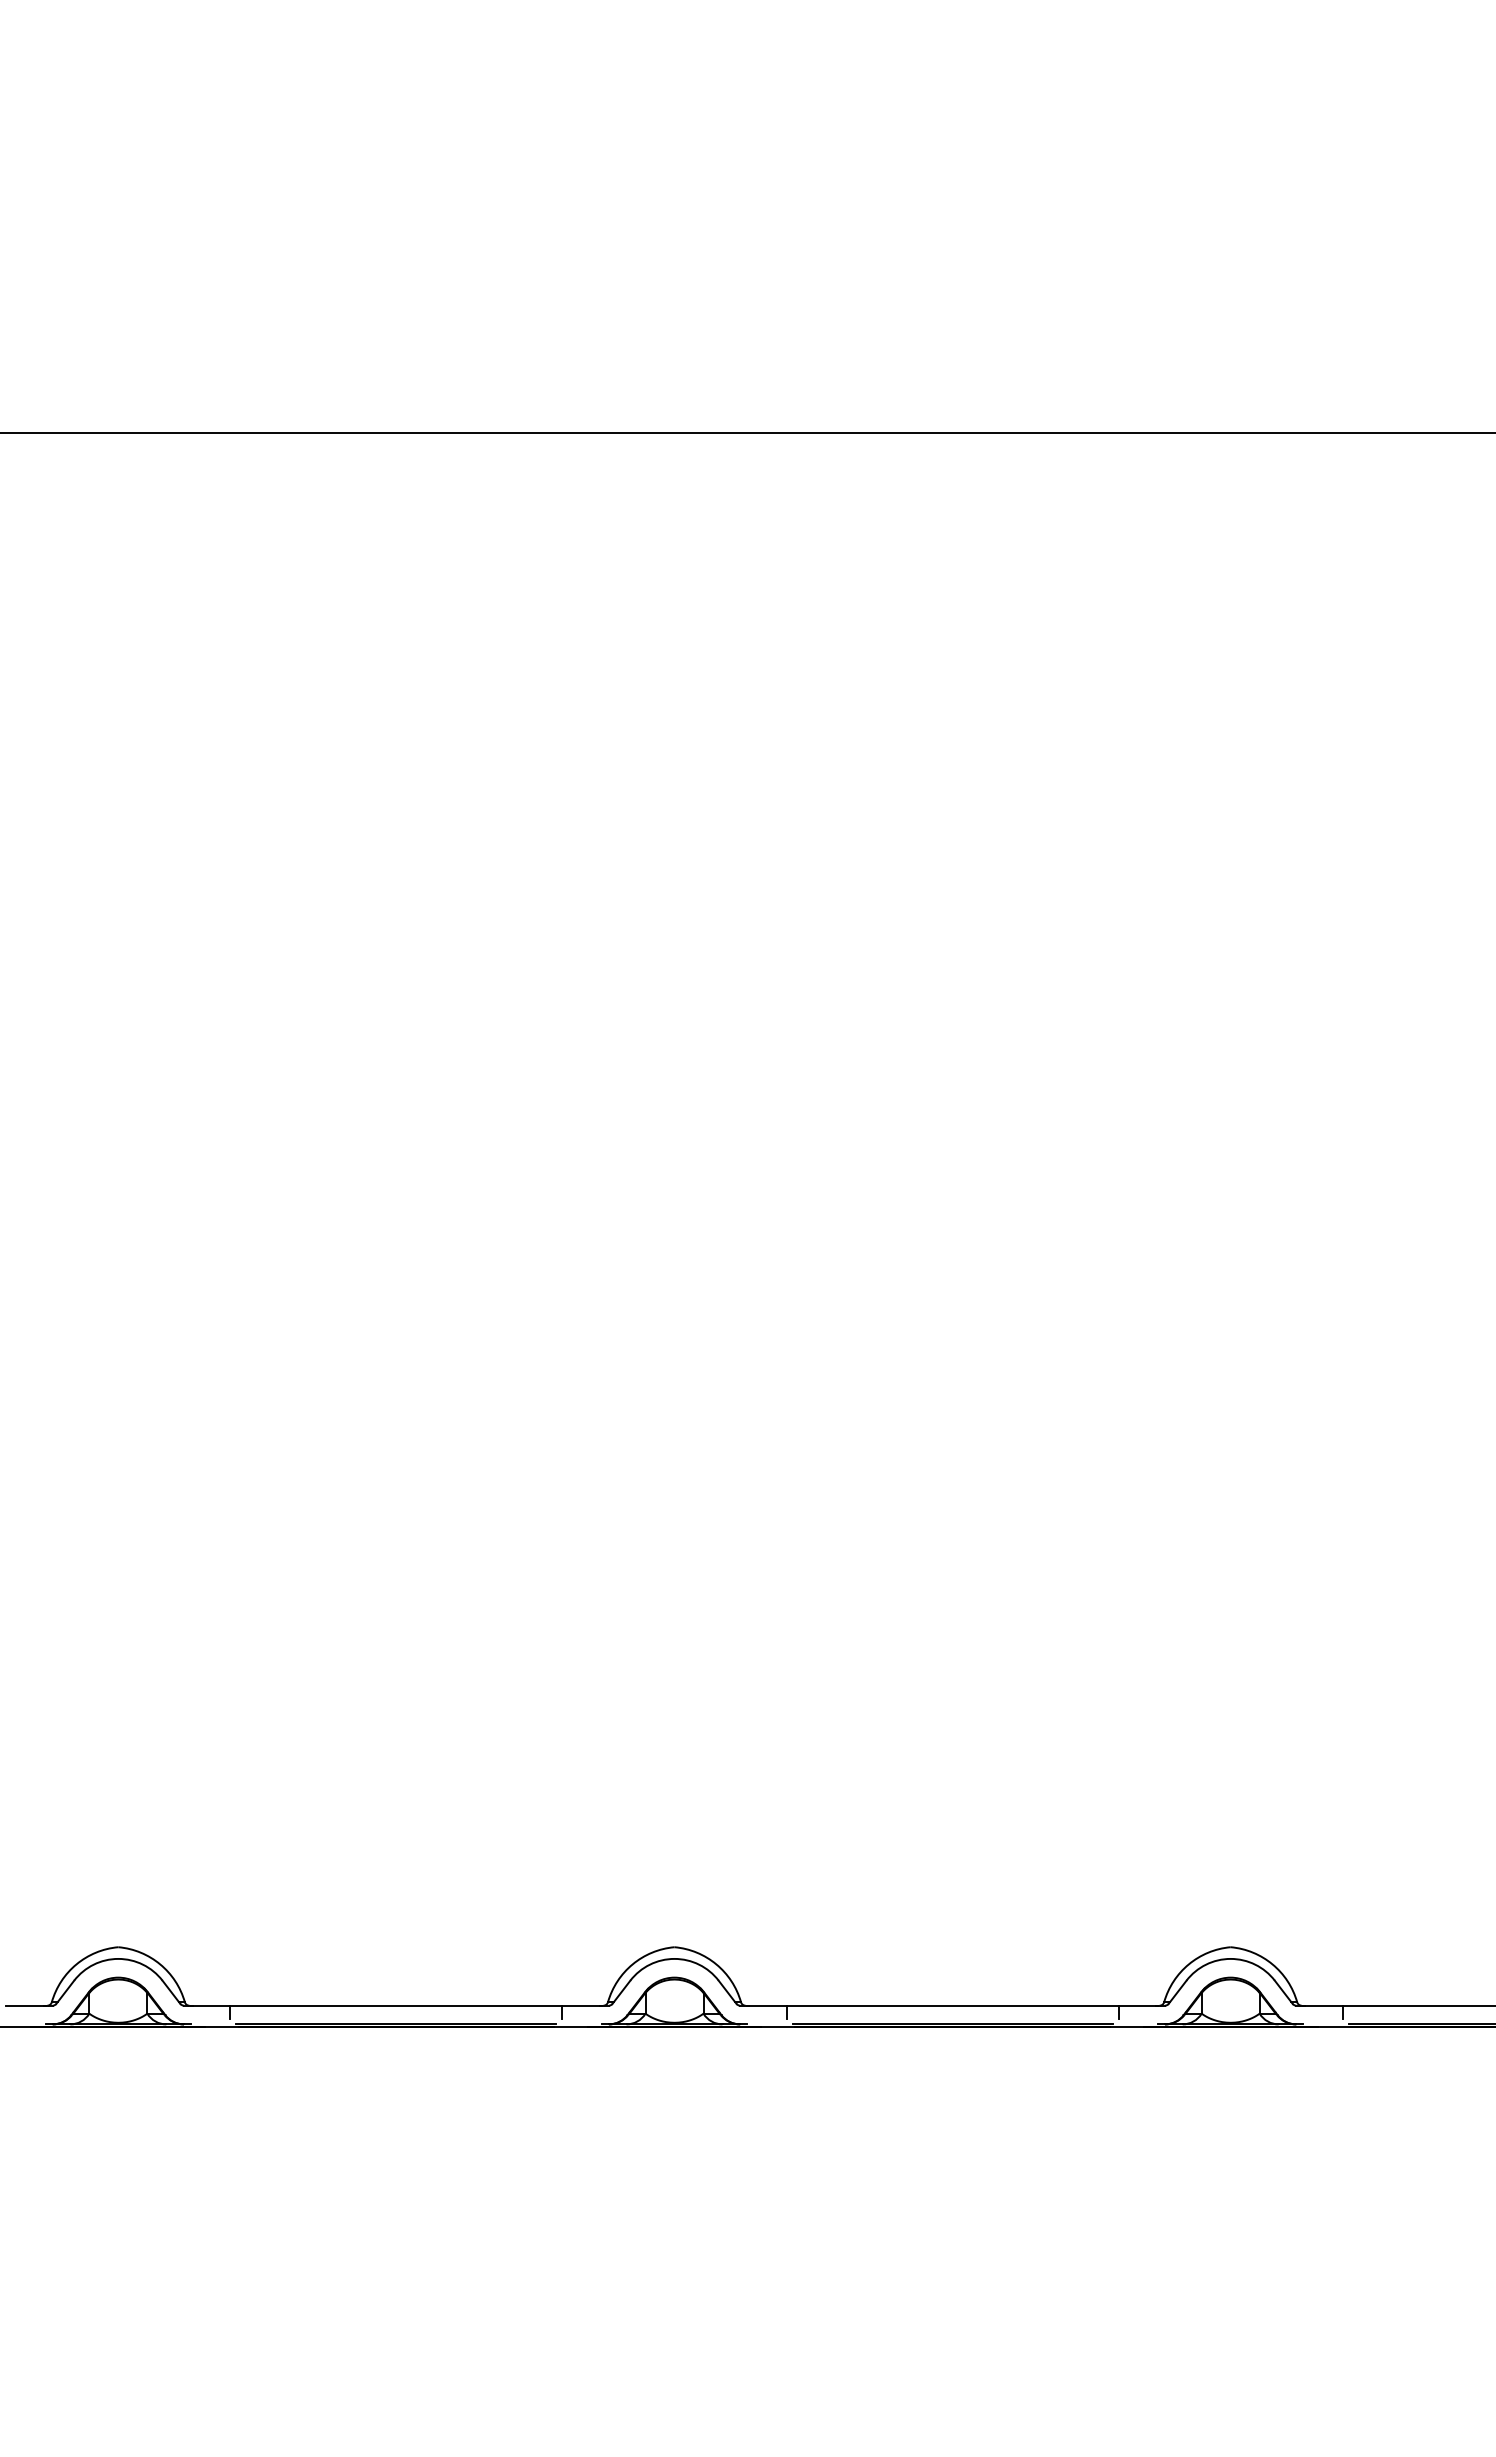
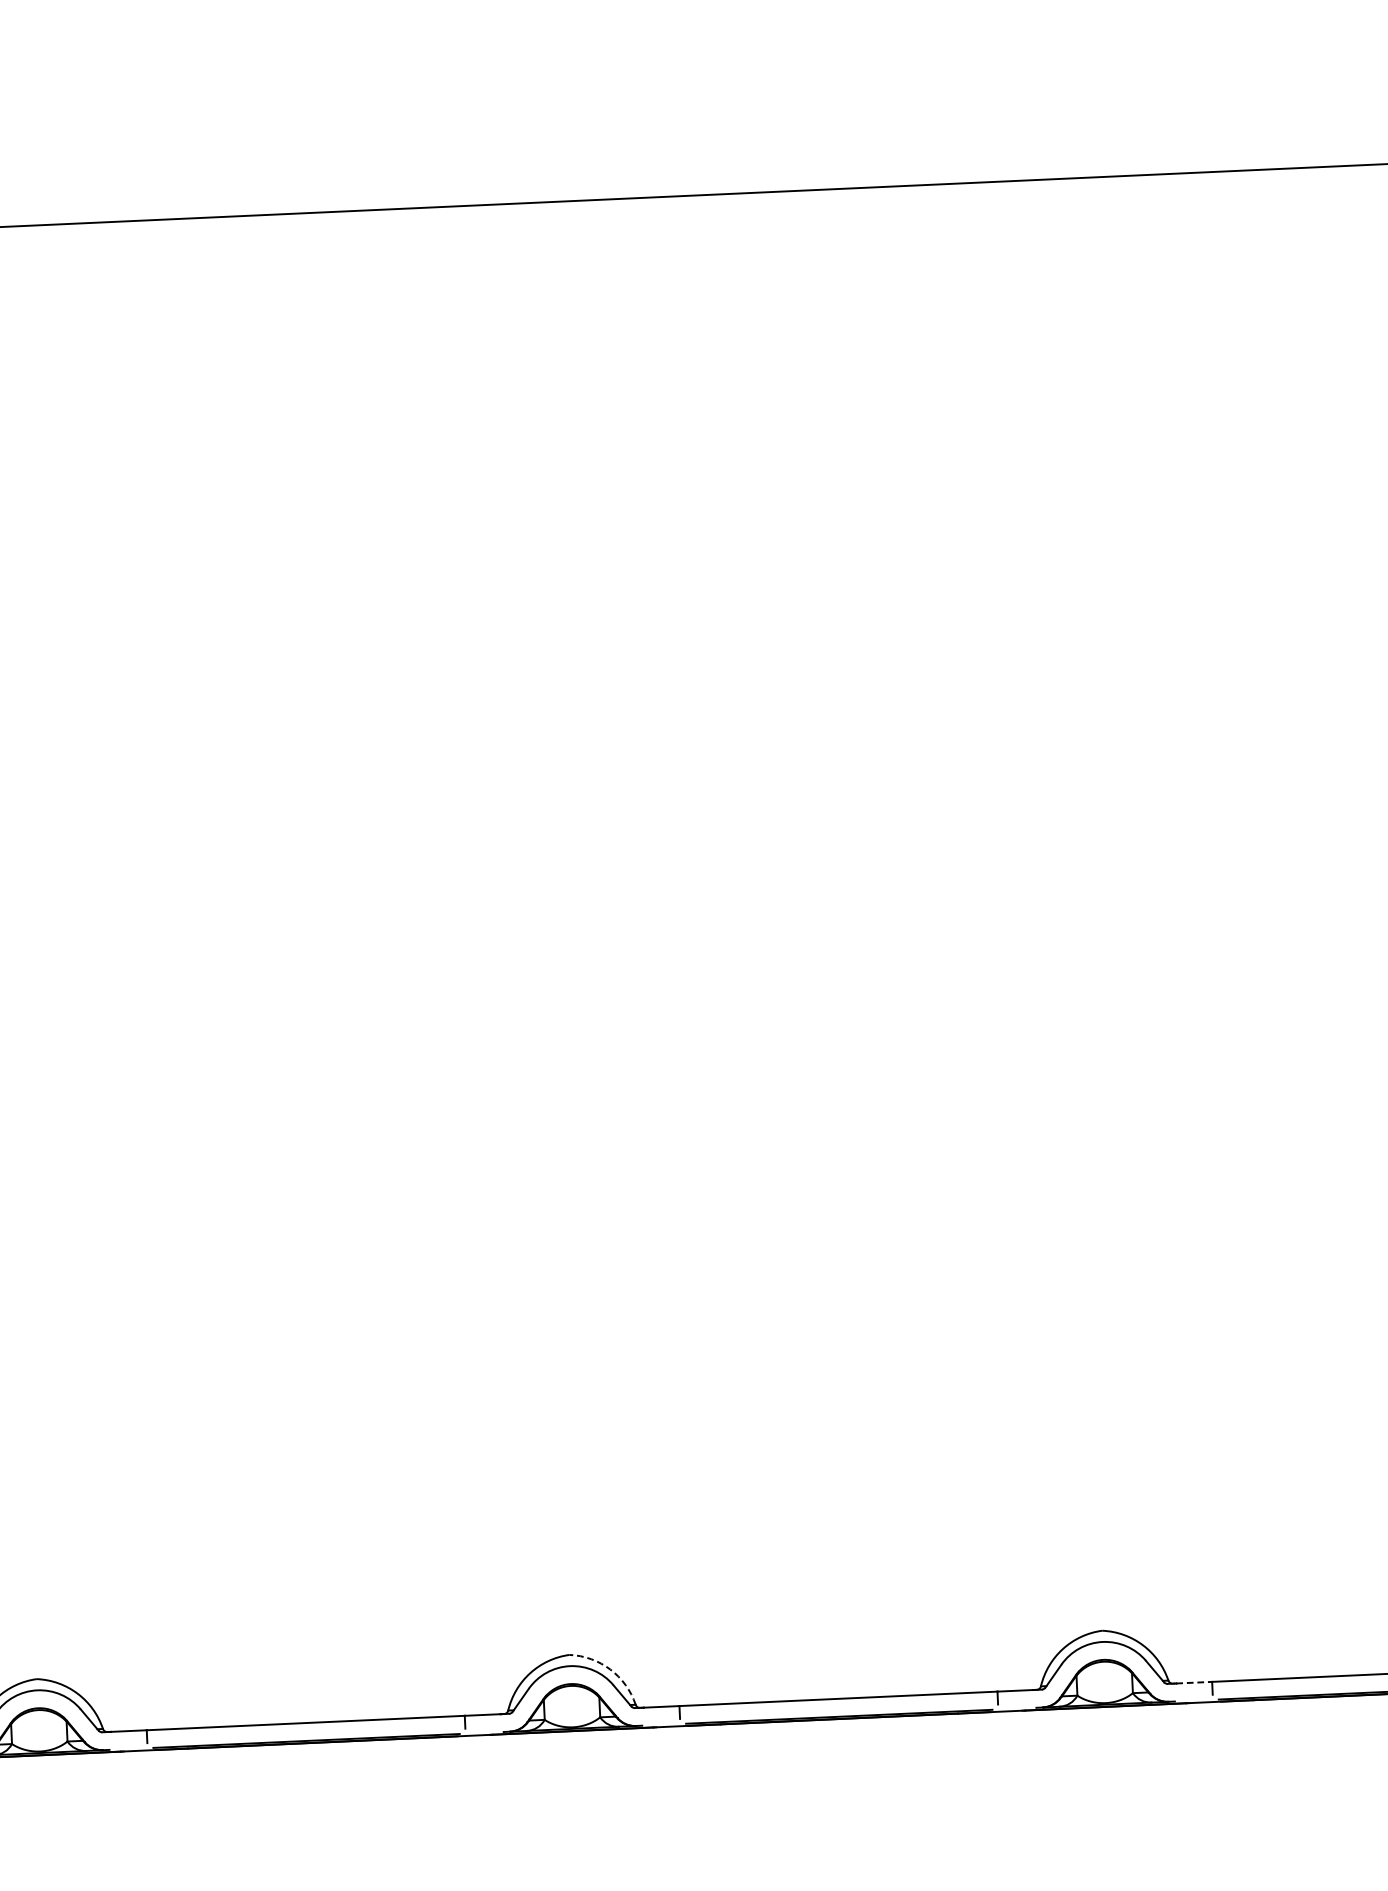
arc: (716, 1964) -> (610, 1669), solid -> dashed
line: (1324, 2005) -> (1194, 1682), solid -> dashed

